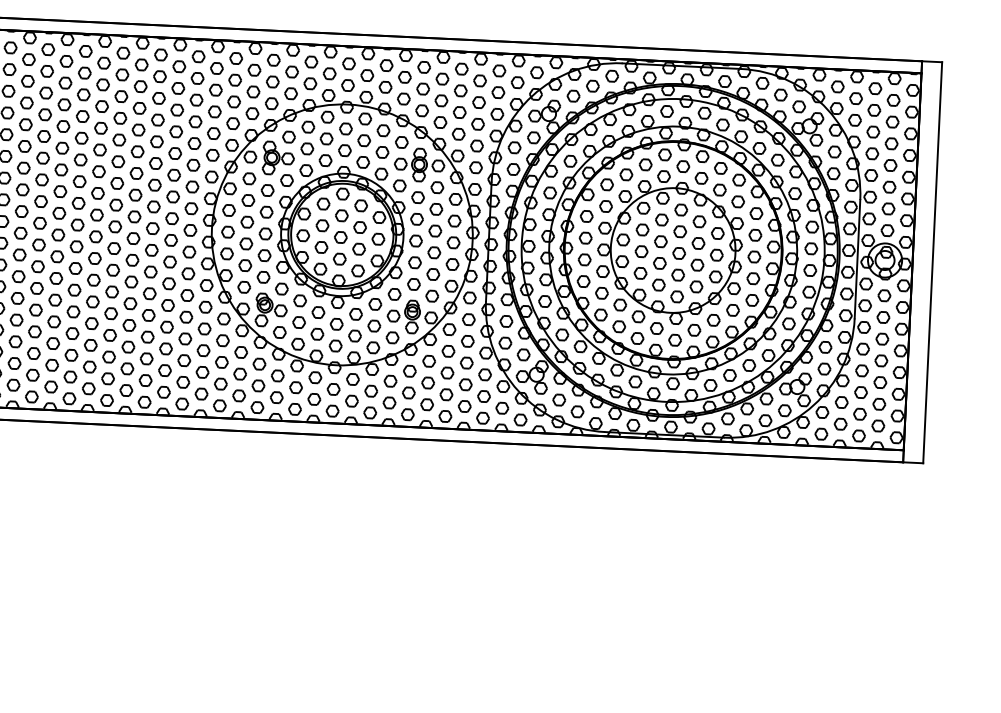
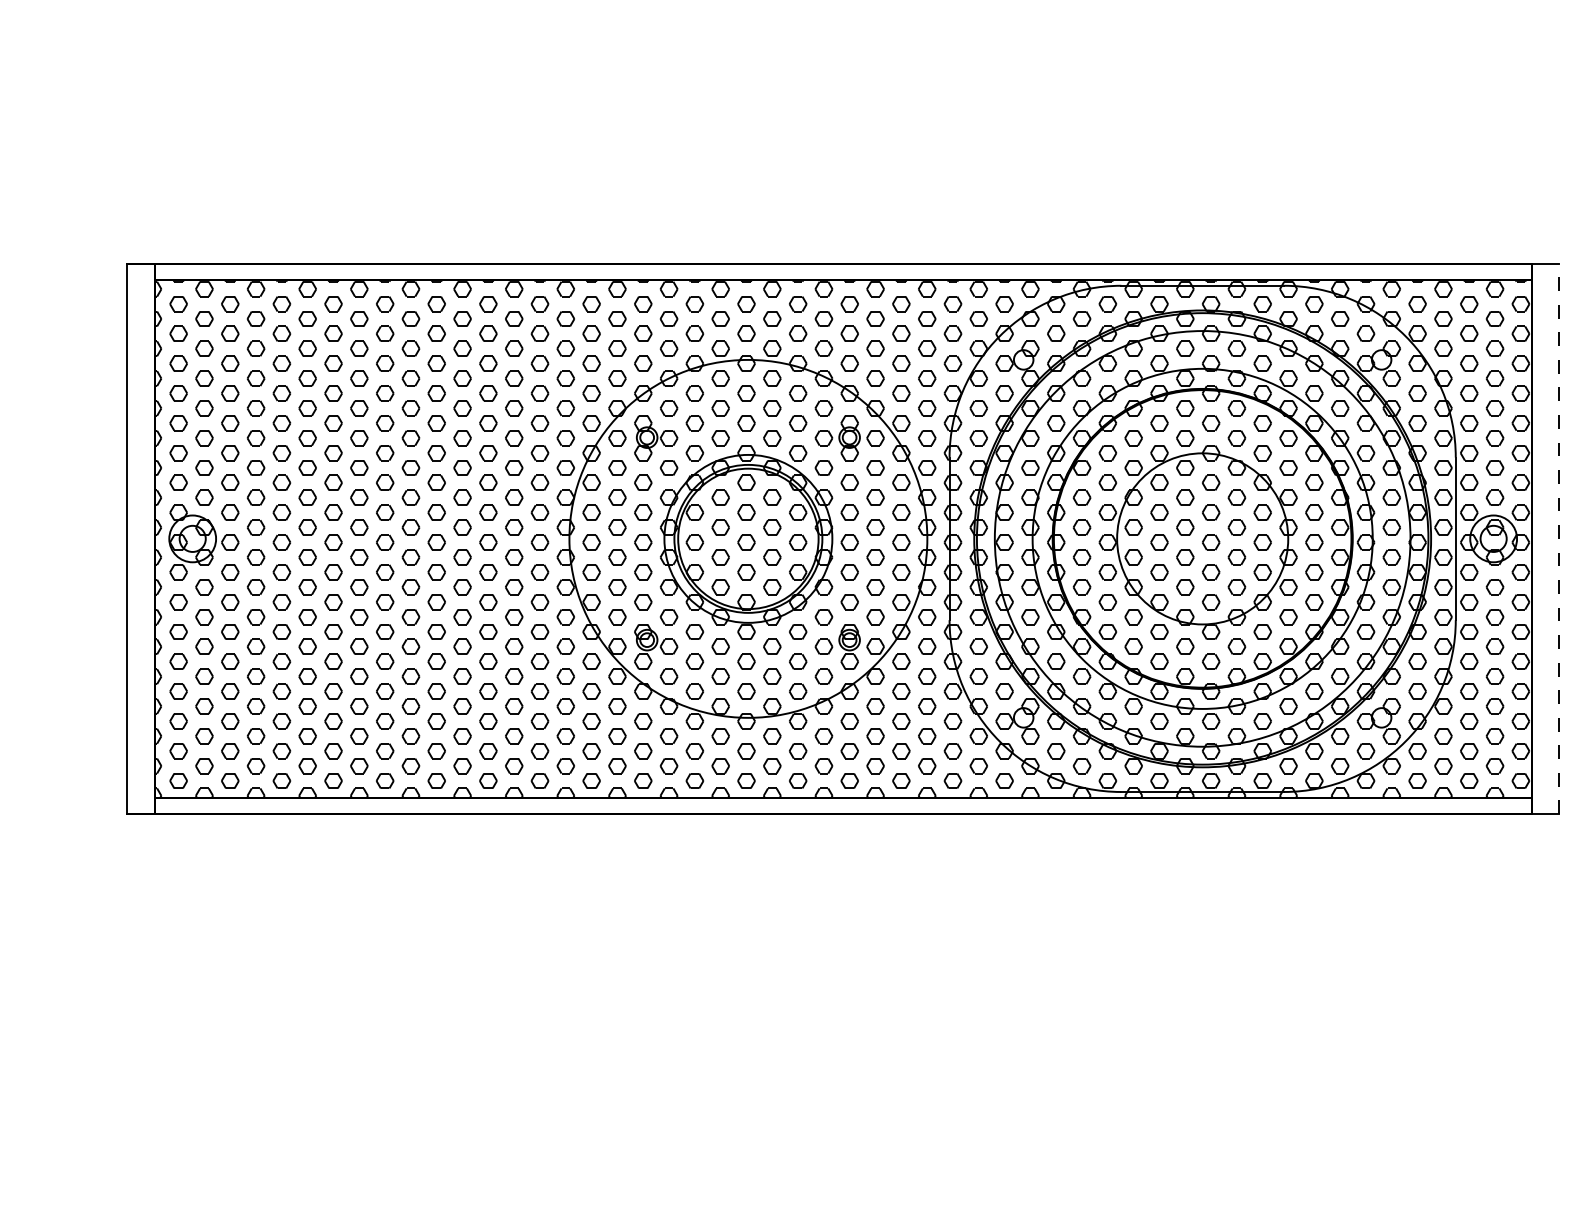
line: (933, 262) -> (1559, 538), solid -> dashed

